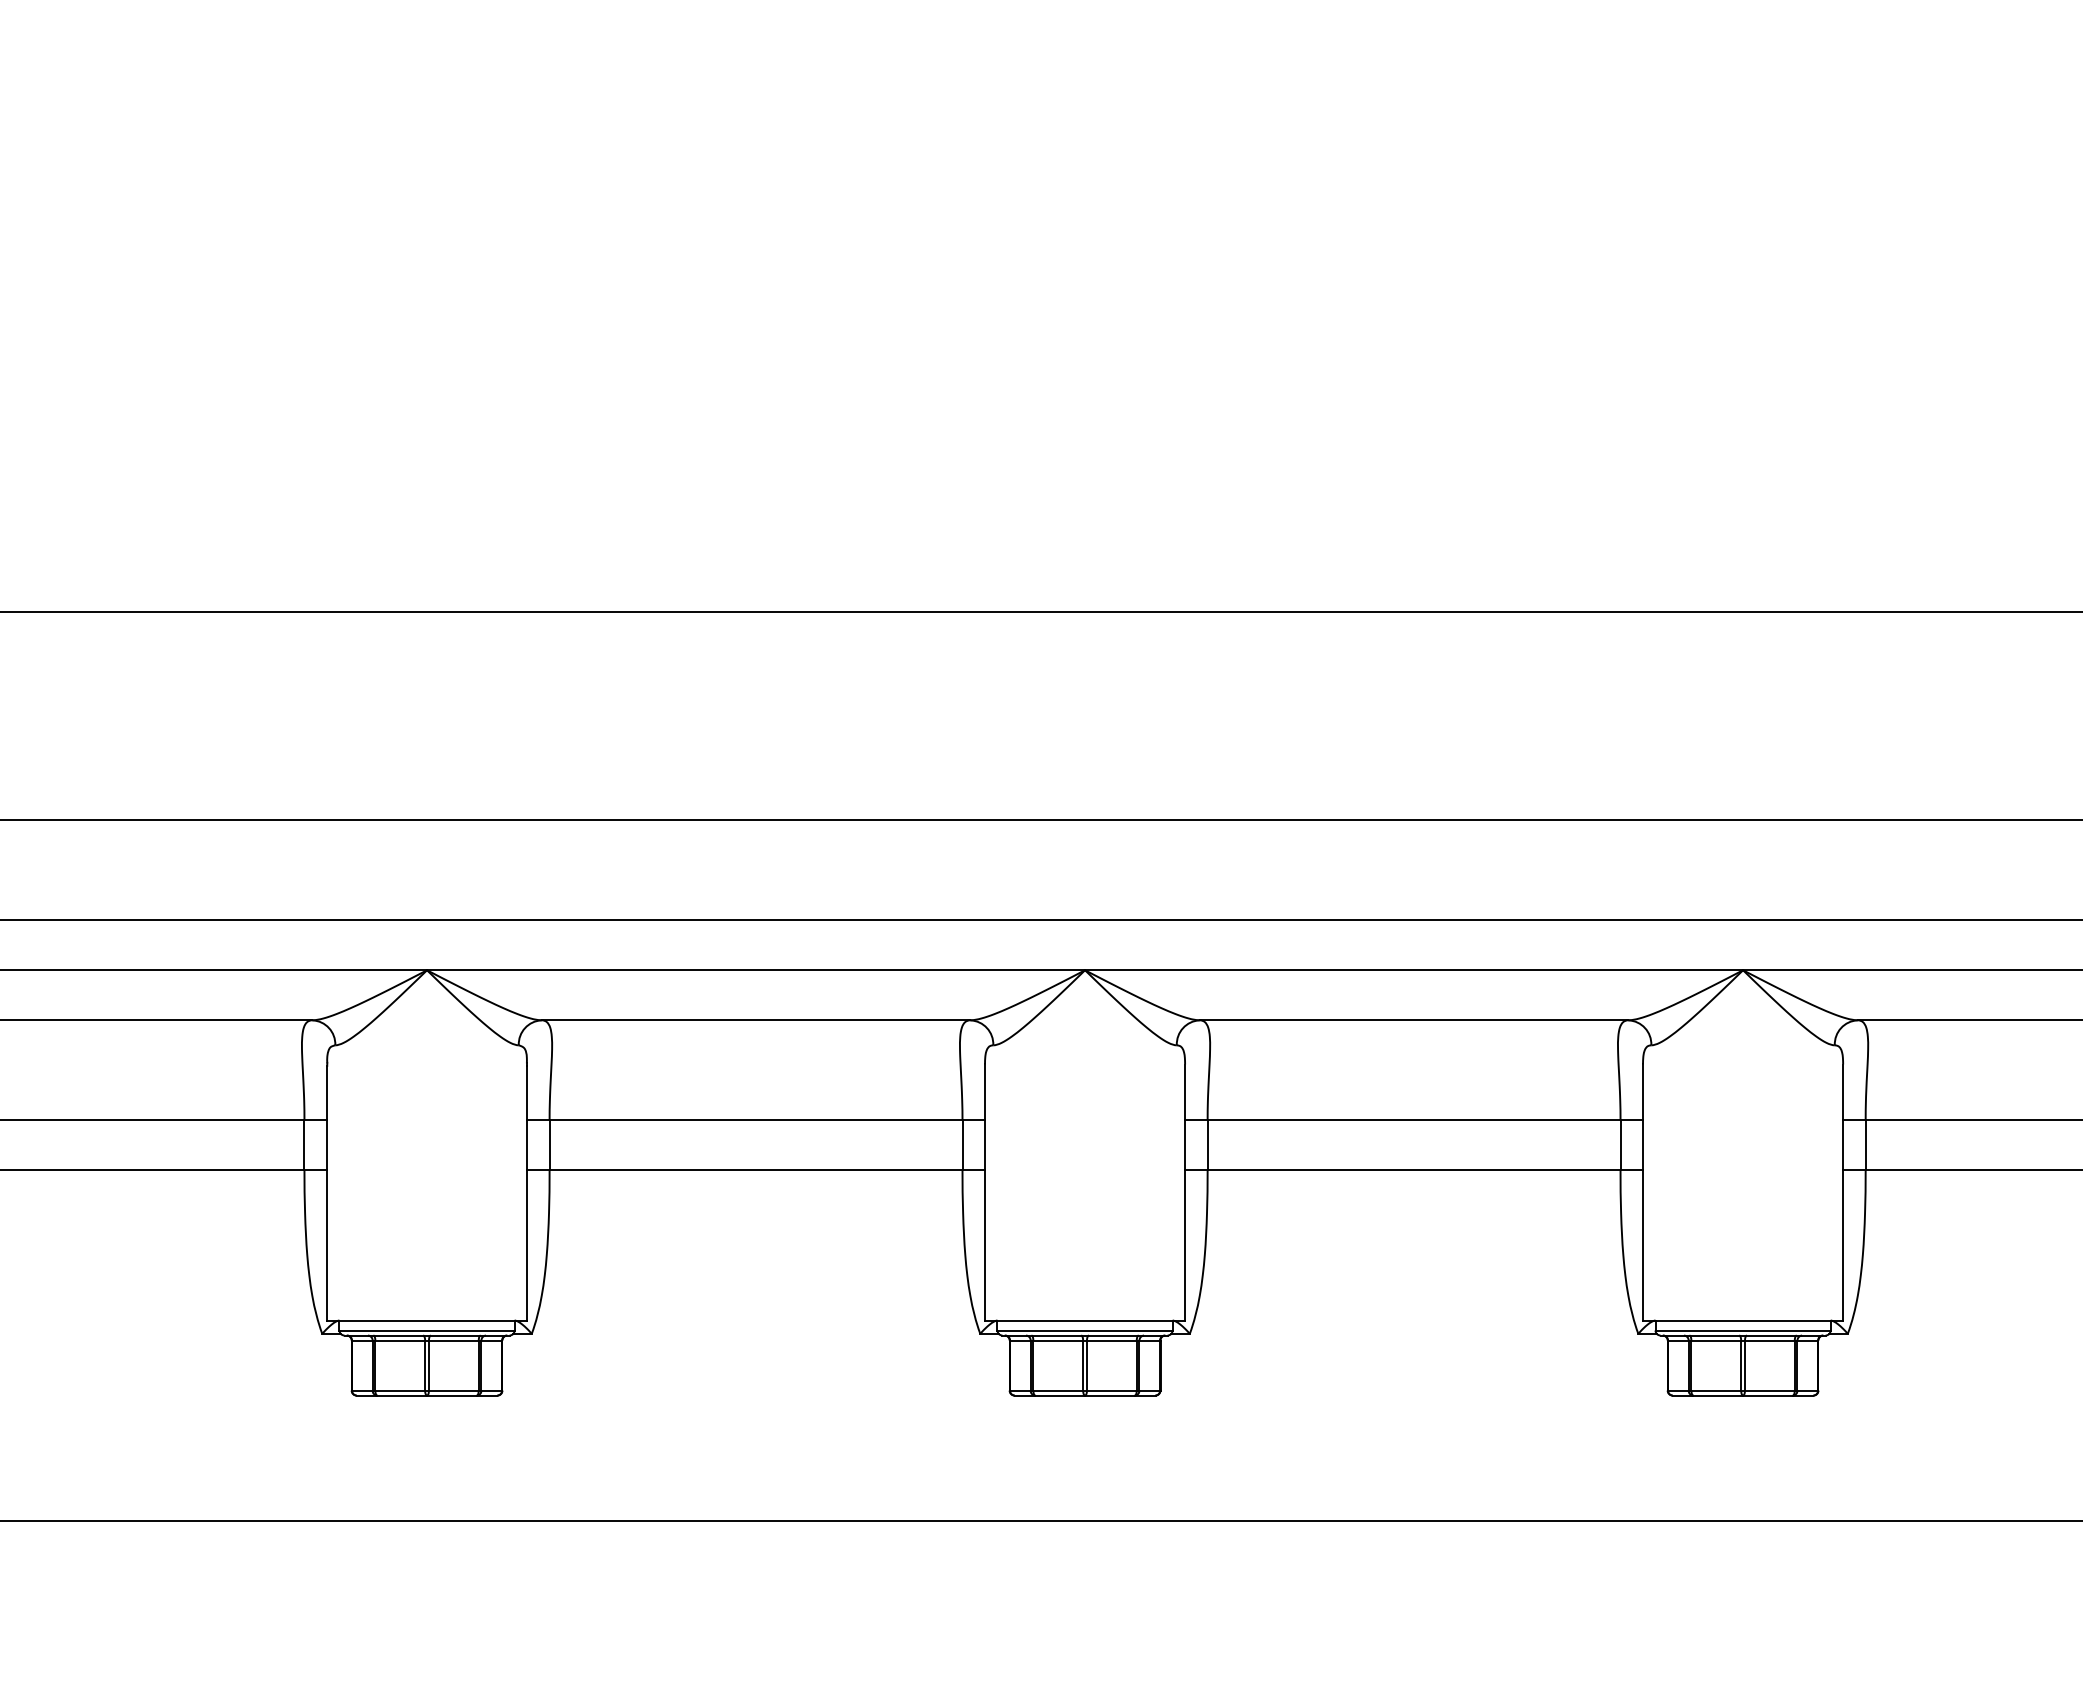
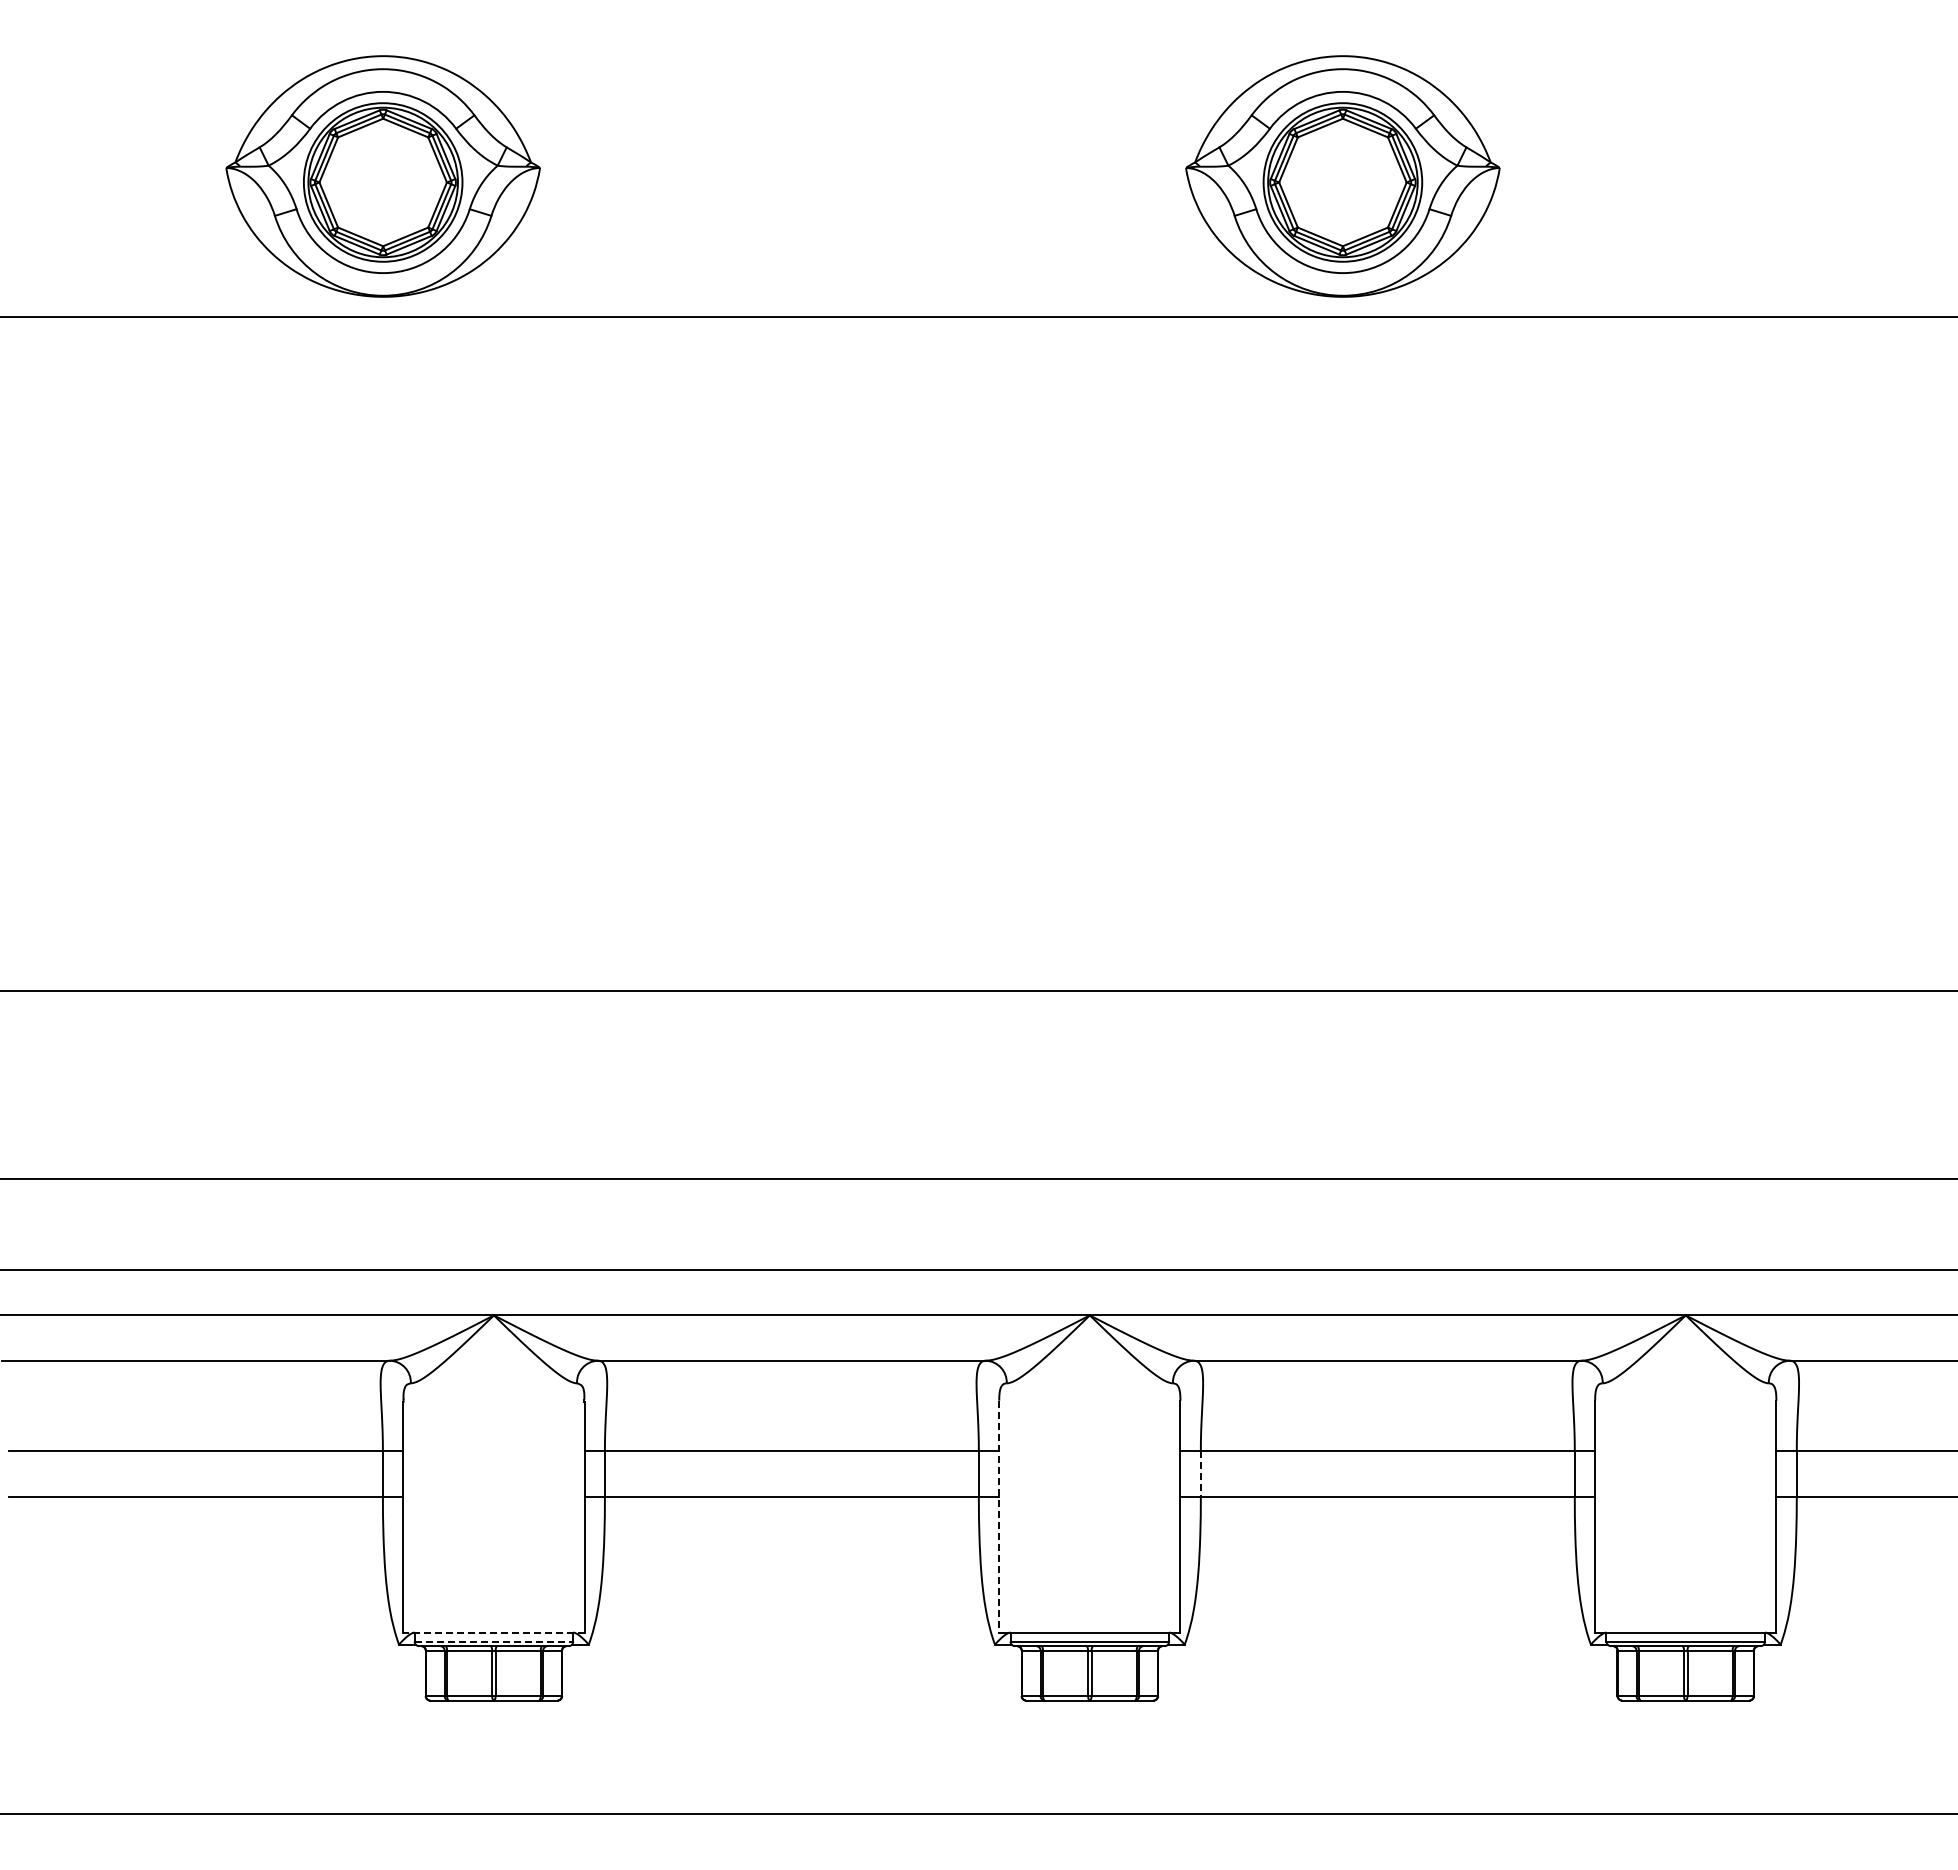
line: (1207, 1144) -> (1200, 1473), solid -> dashed
line: (985, 1192) -> (999, 1516), solid -> dashed
line: (426, 1320) -> (493, 1632), solid -> dashed
line: (427, 1330) -> (494, 1641), solid -> dashed

